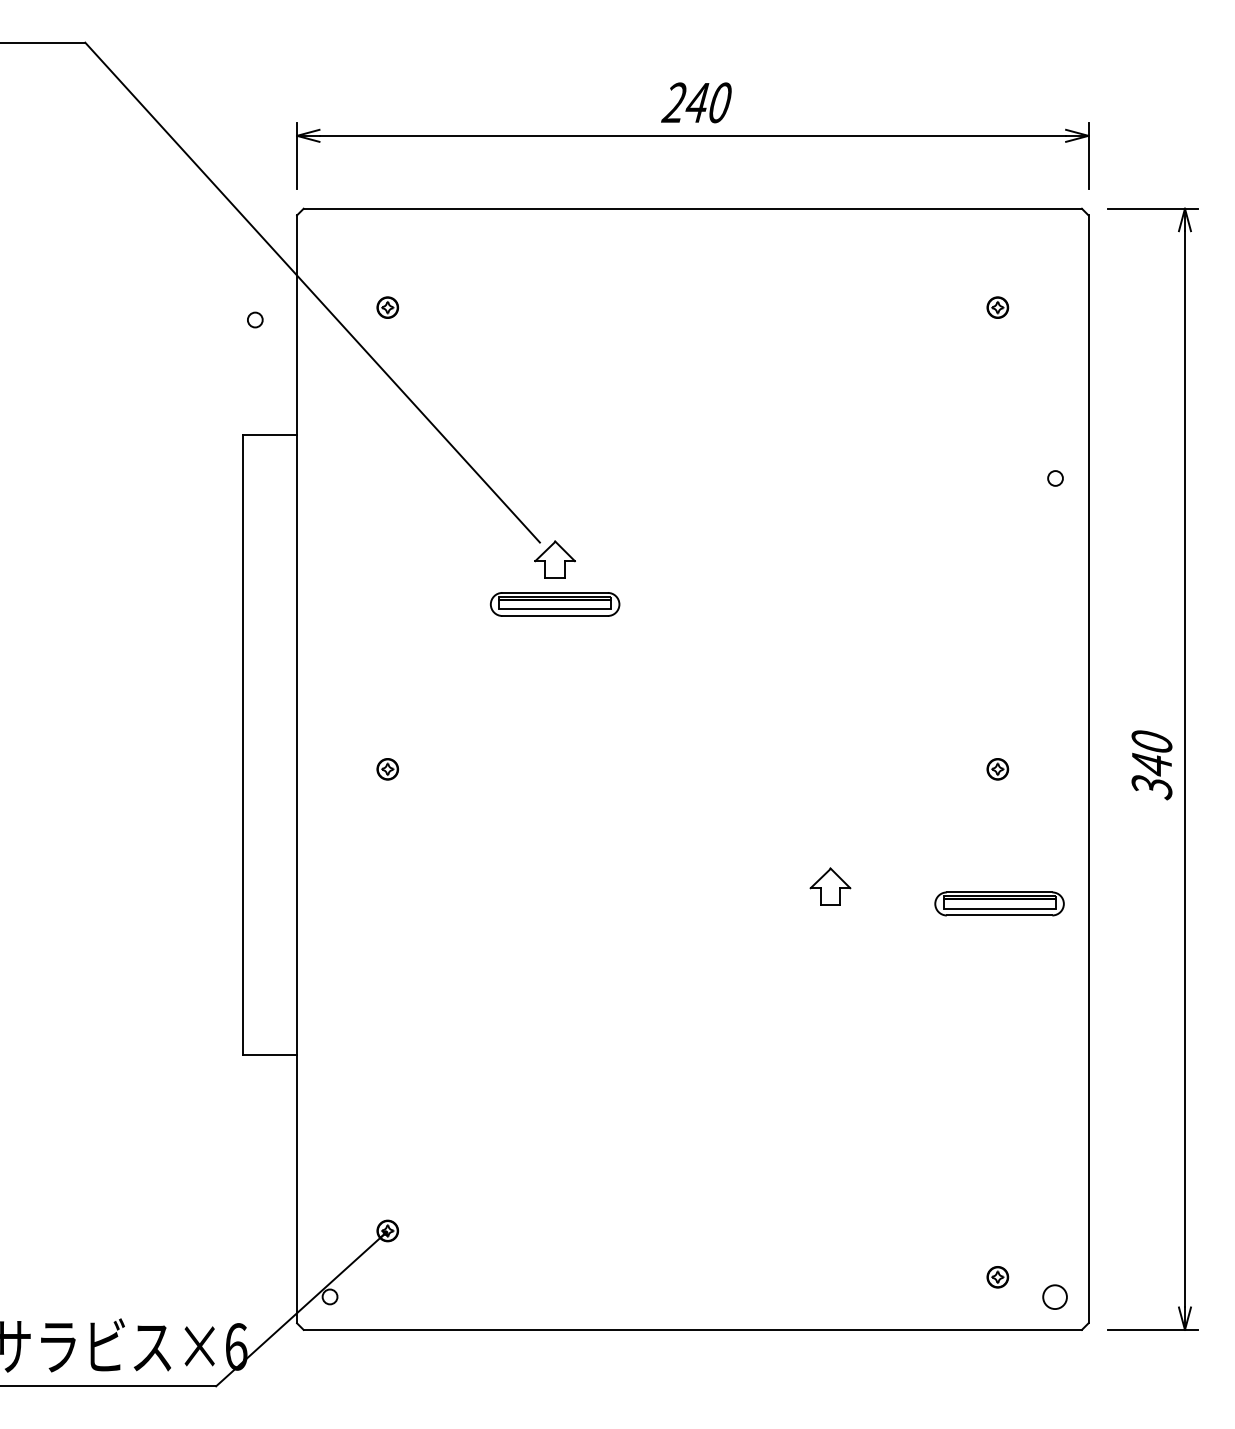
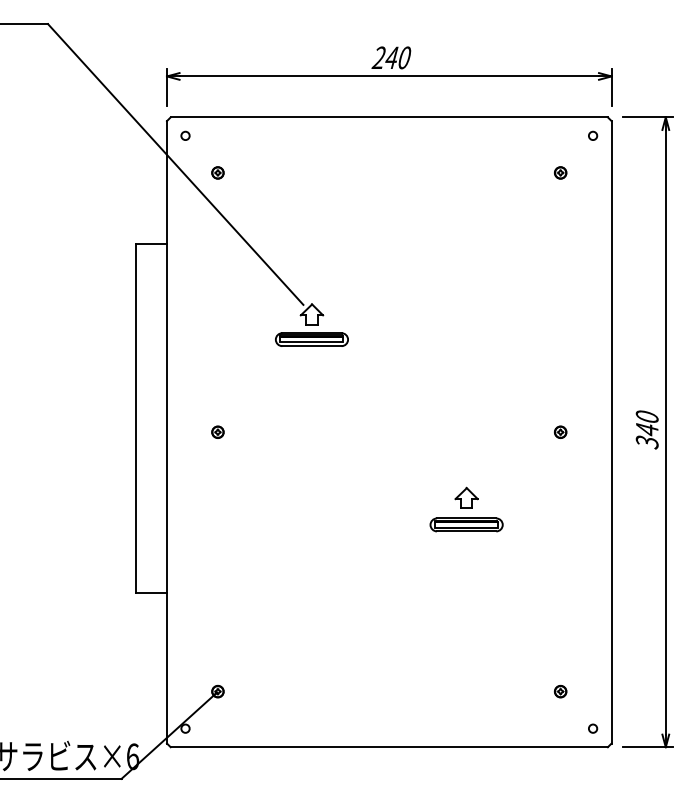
circle: (255, 319) -> (185, 135), moved
circle: (1056, 477) -> (593, 135), moved
part: (999, 903) -> (466, 524), moved
part: (997, 1277) -> (560, 691), moved
circle: (1056, 1296) -> (593, 728), size x0.62

